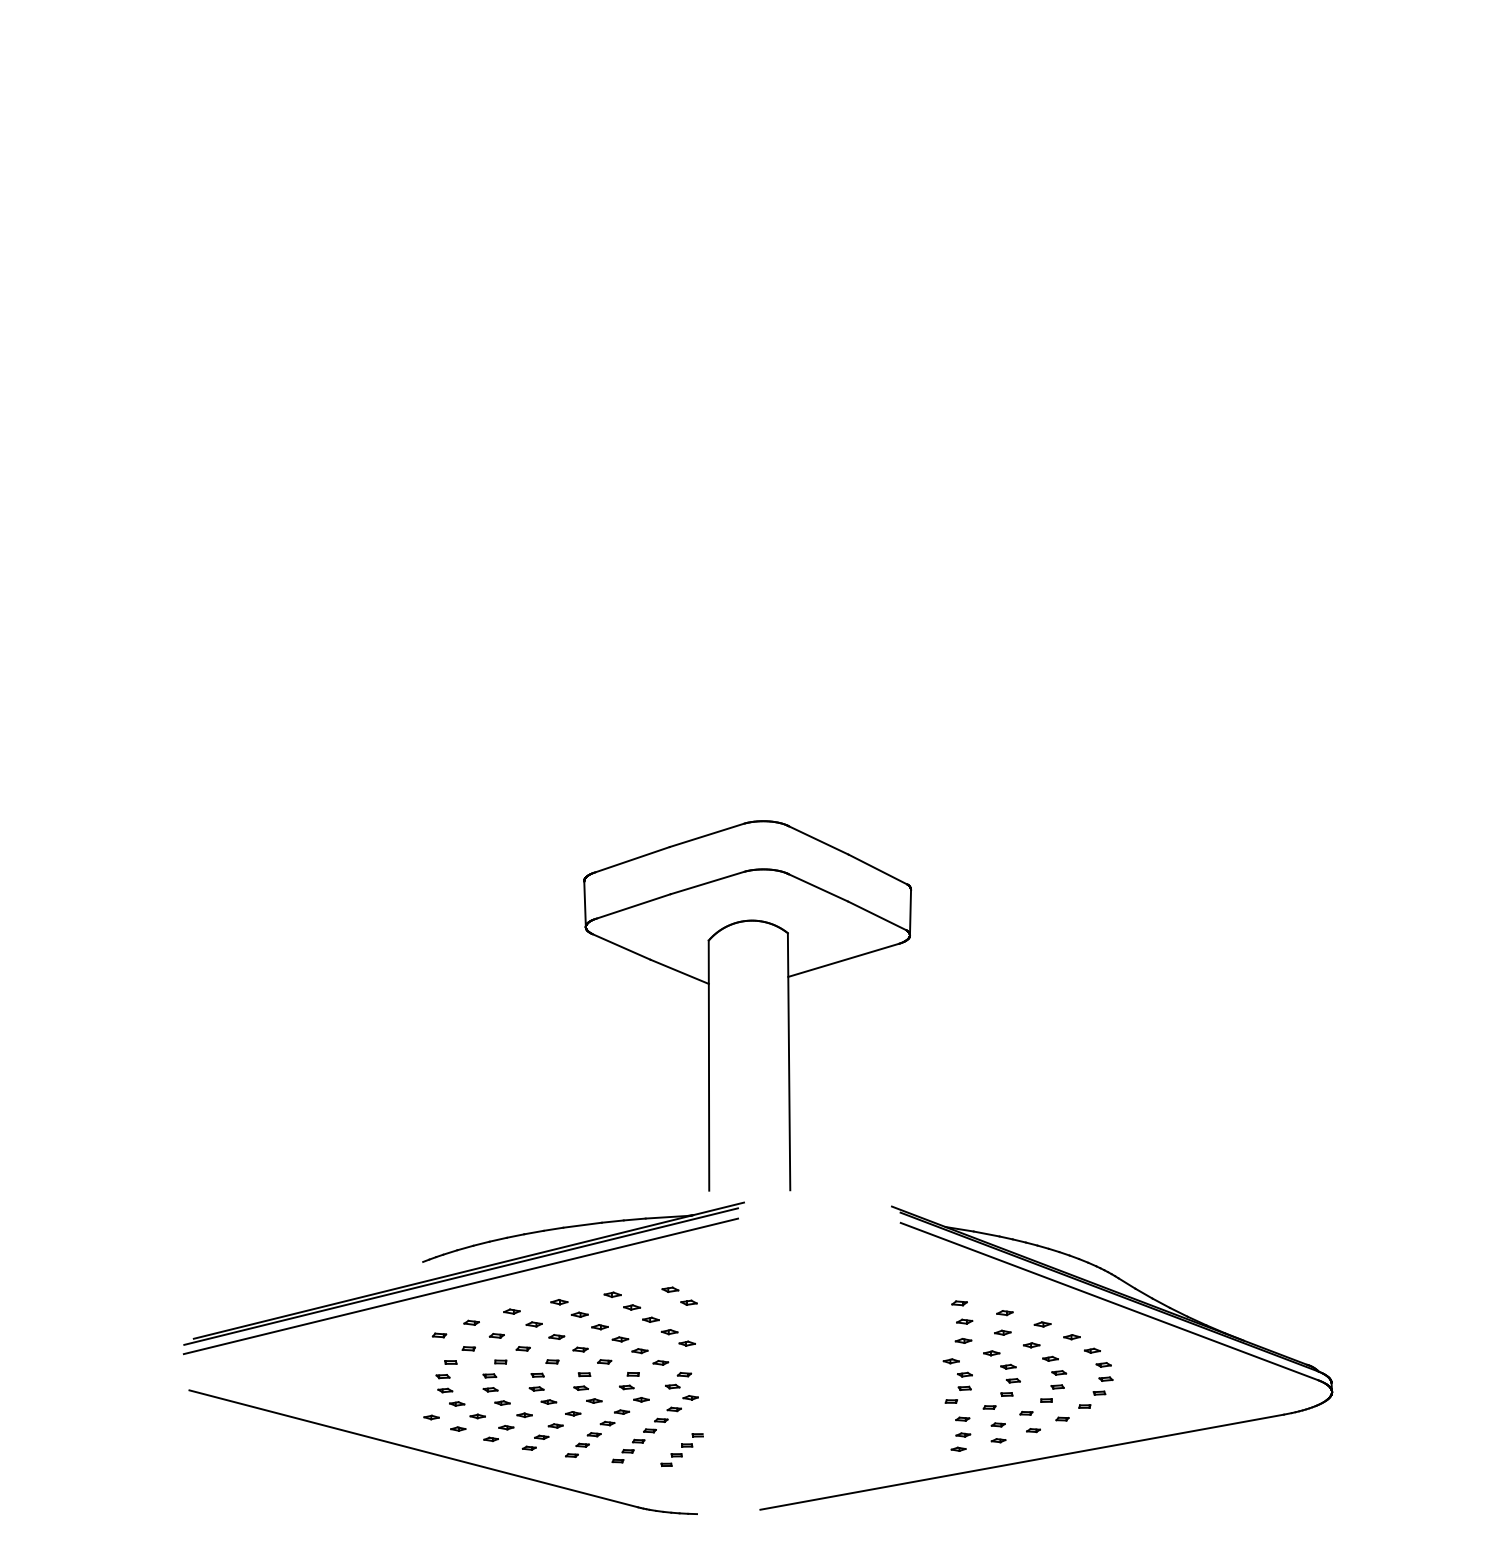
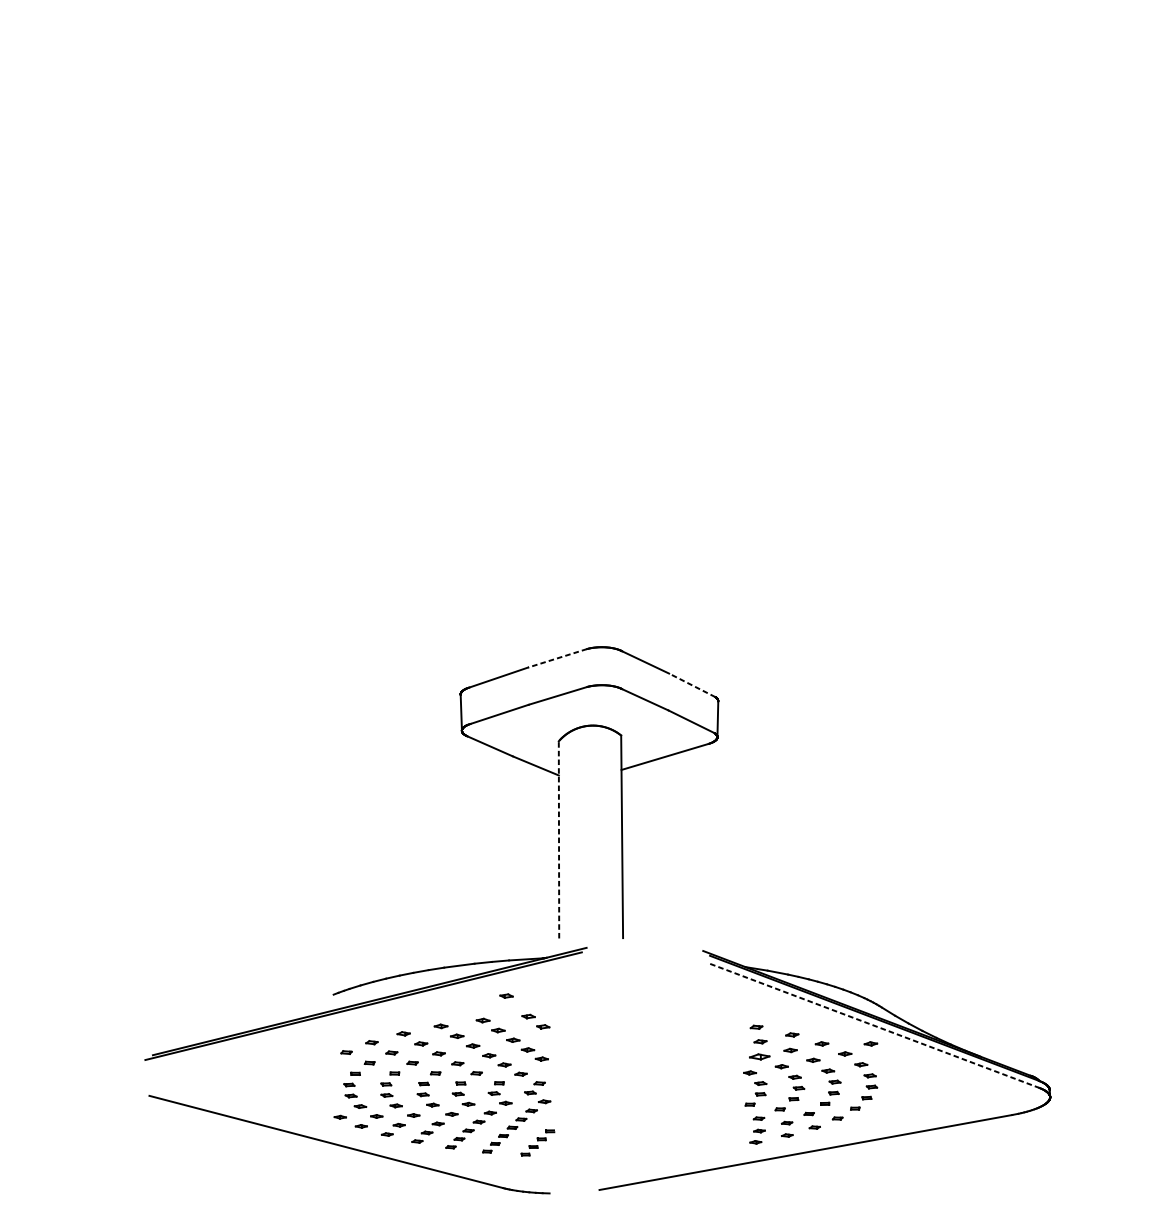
line: (706, 835) -> (557, 658), solid -> dashed
line: (878, 869) -> (692, 685), solid -> dashed
line: (708, 1065) -> (558, 839), solid -> dashed
part: (642, 1263) -> (506, 995), added
line: (460, 1286) -> (363, 1014), removed
line: (1109, 1301) -> (874, 1025), solid -> dashed
part: (1104, 1324) -> (870, 1043), added
part: (963, 1340) -> (759, 1056), size x1.6

